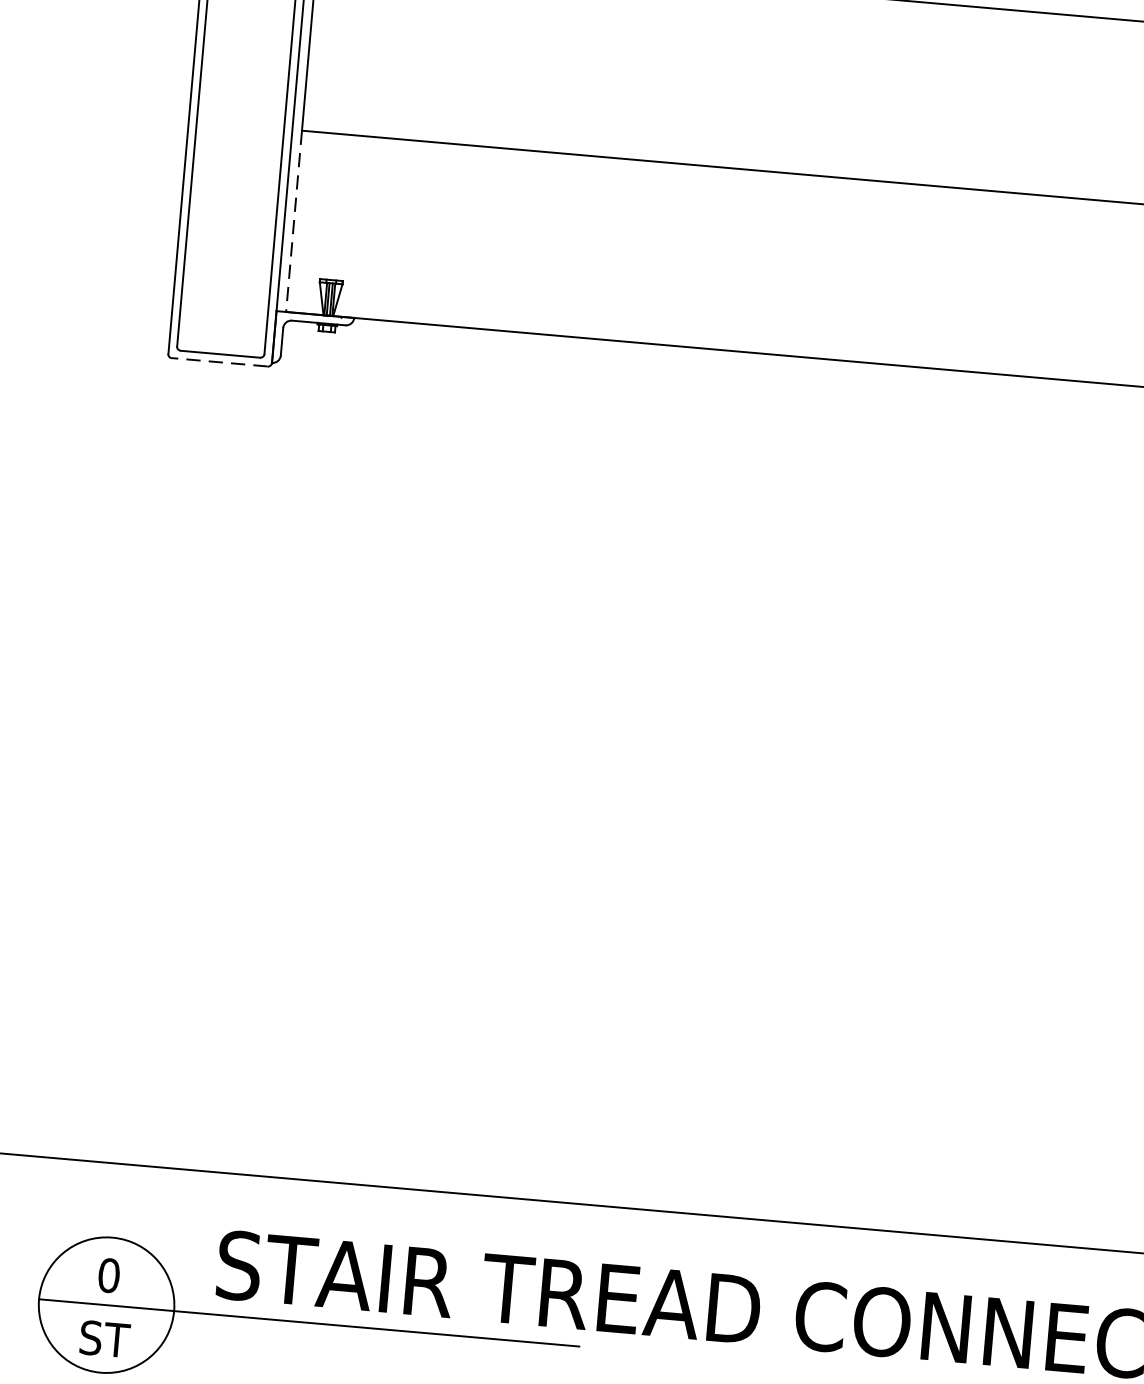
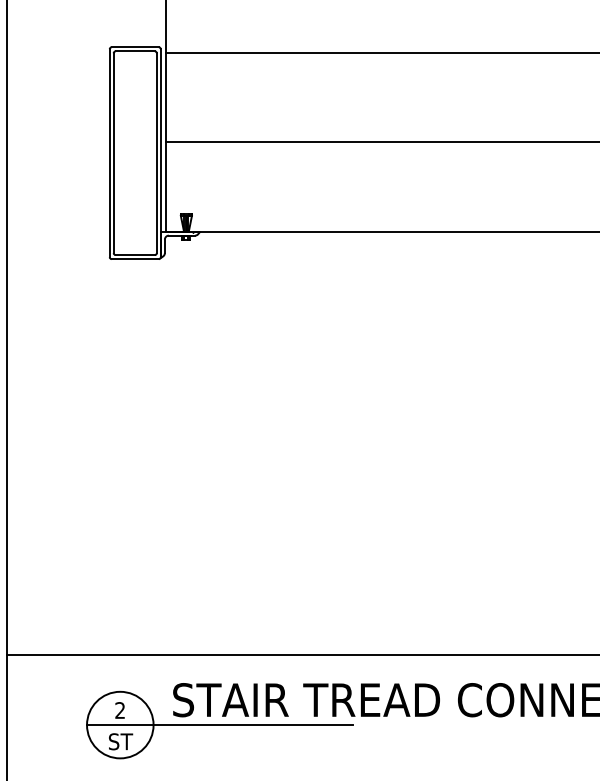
line: (293, 220) -> (165, 186), dashed -> solid
line: (220, 363) -> (135, 259), dashed -> solid
text: (109, 1275) -> (120, 710), 0 -> 2

